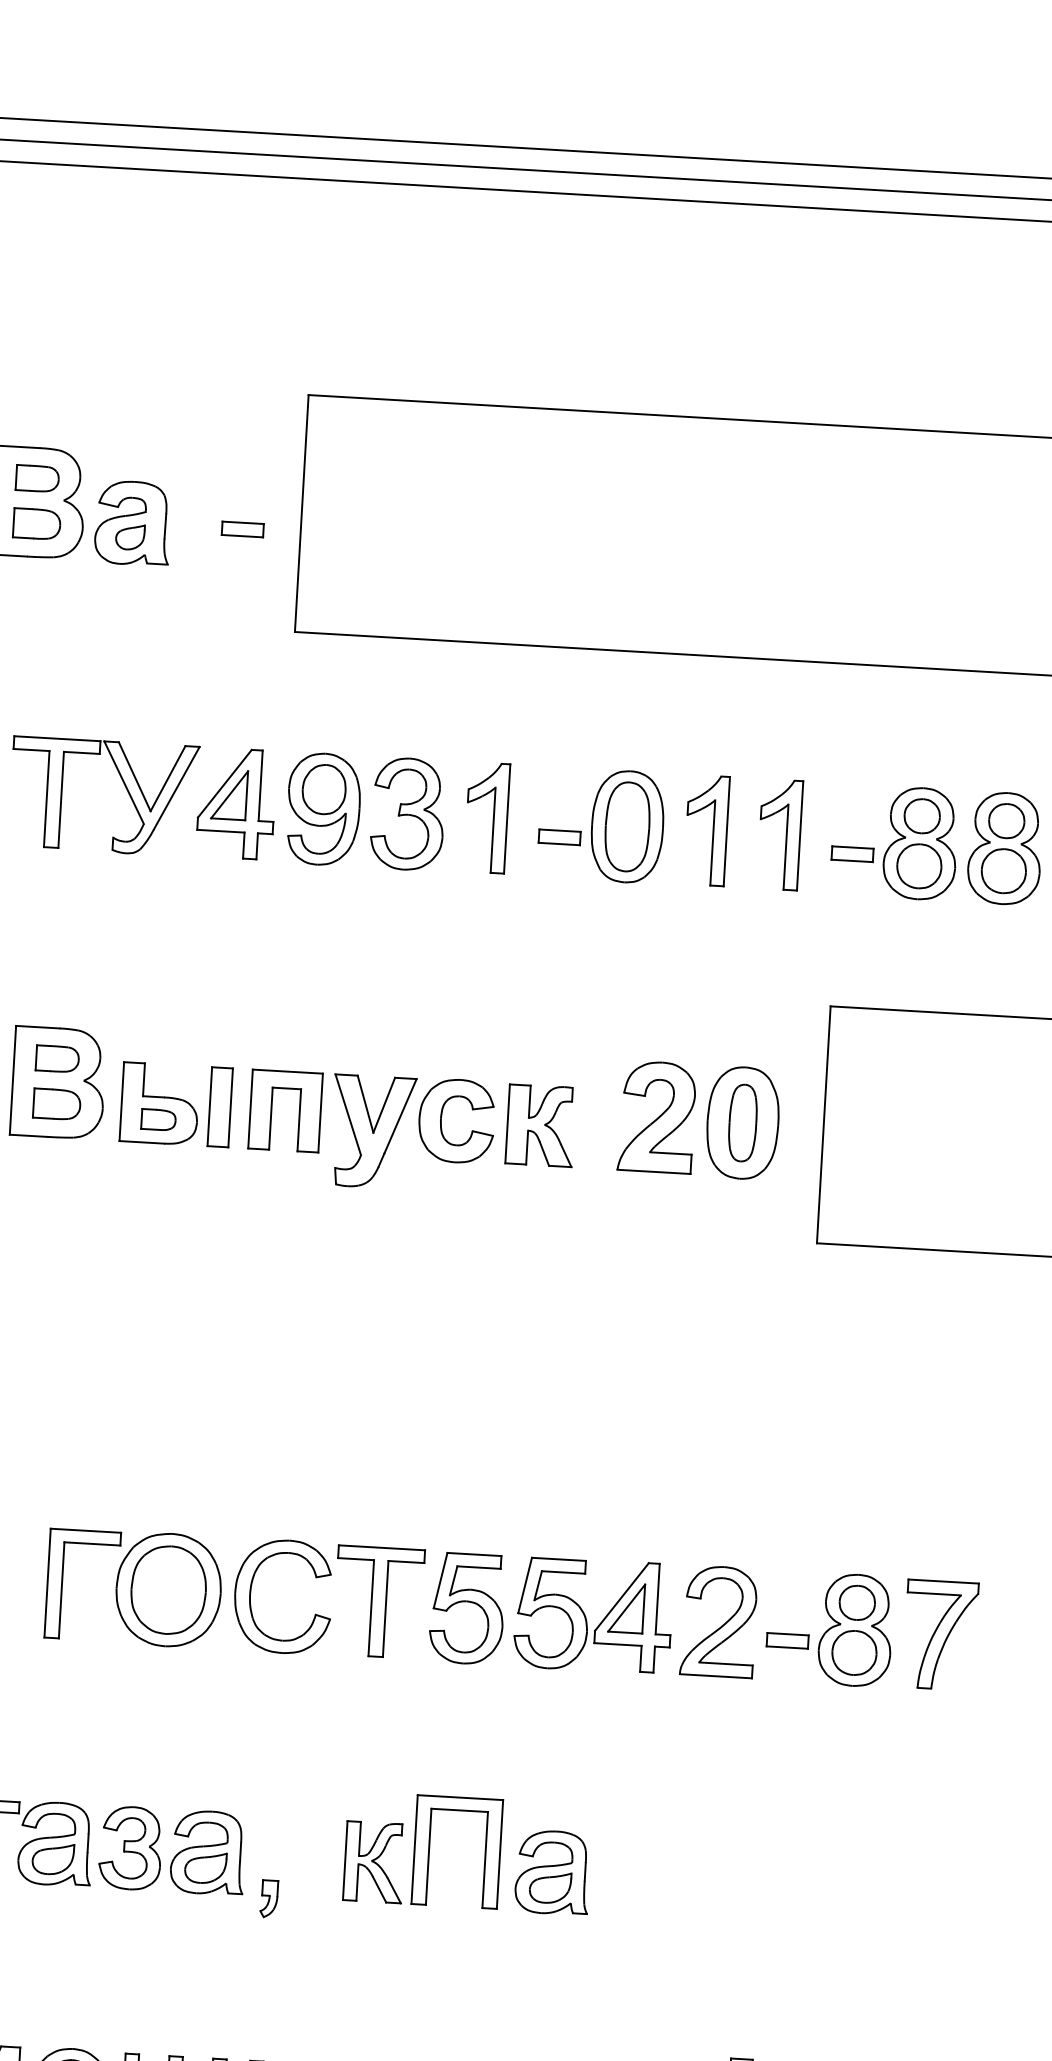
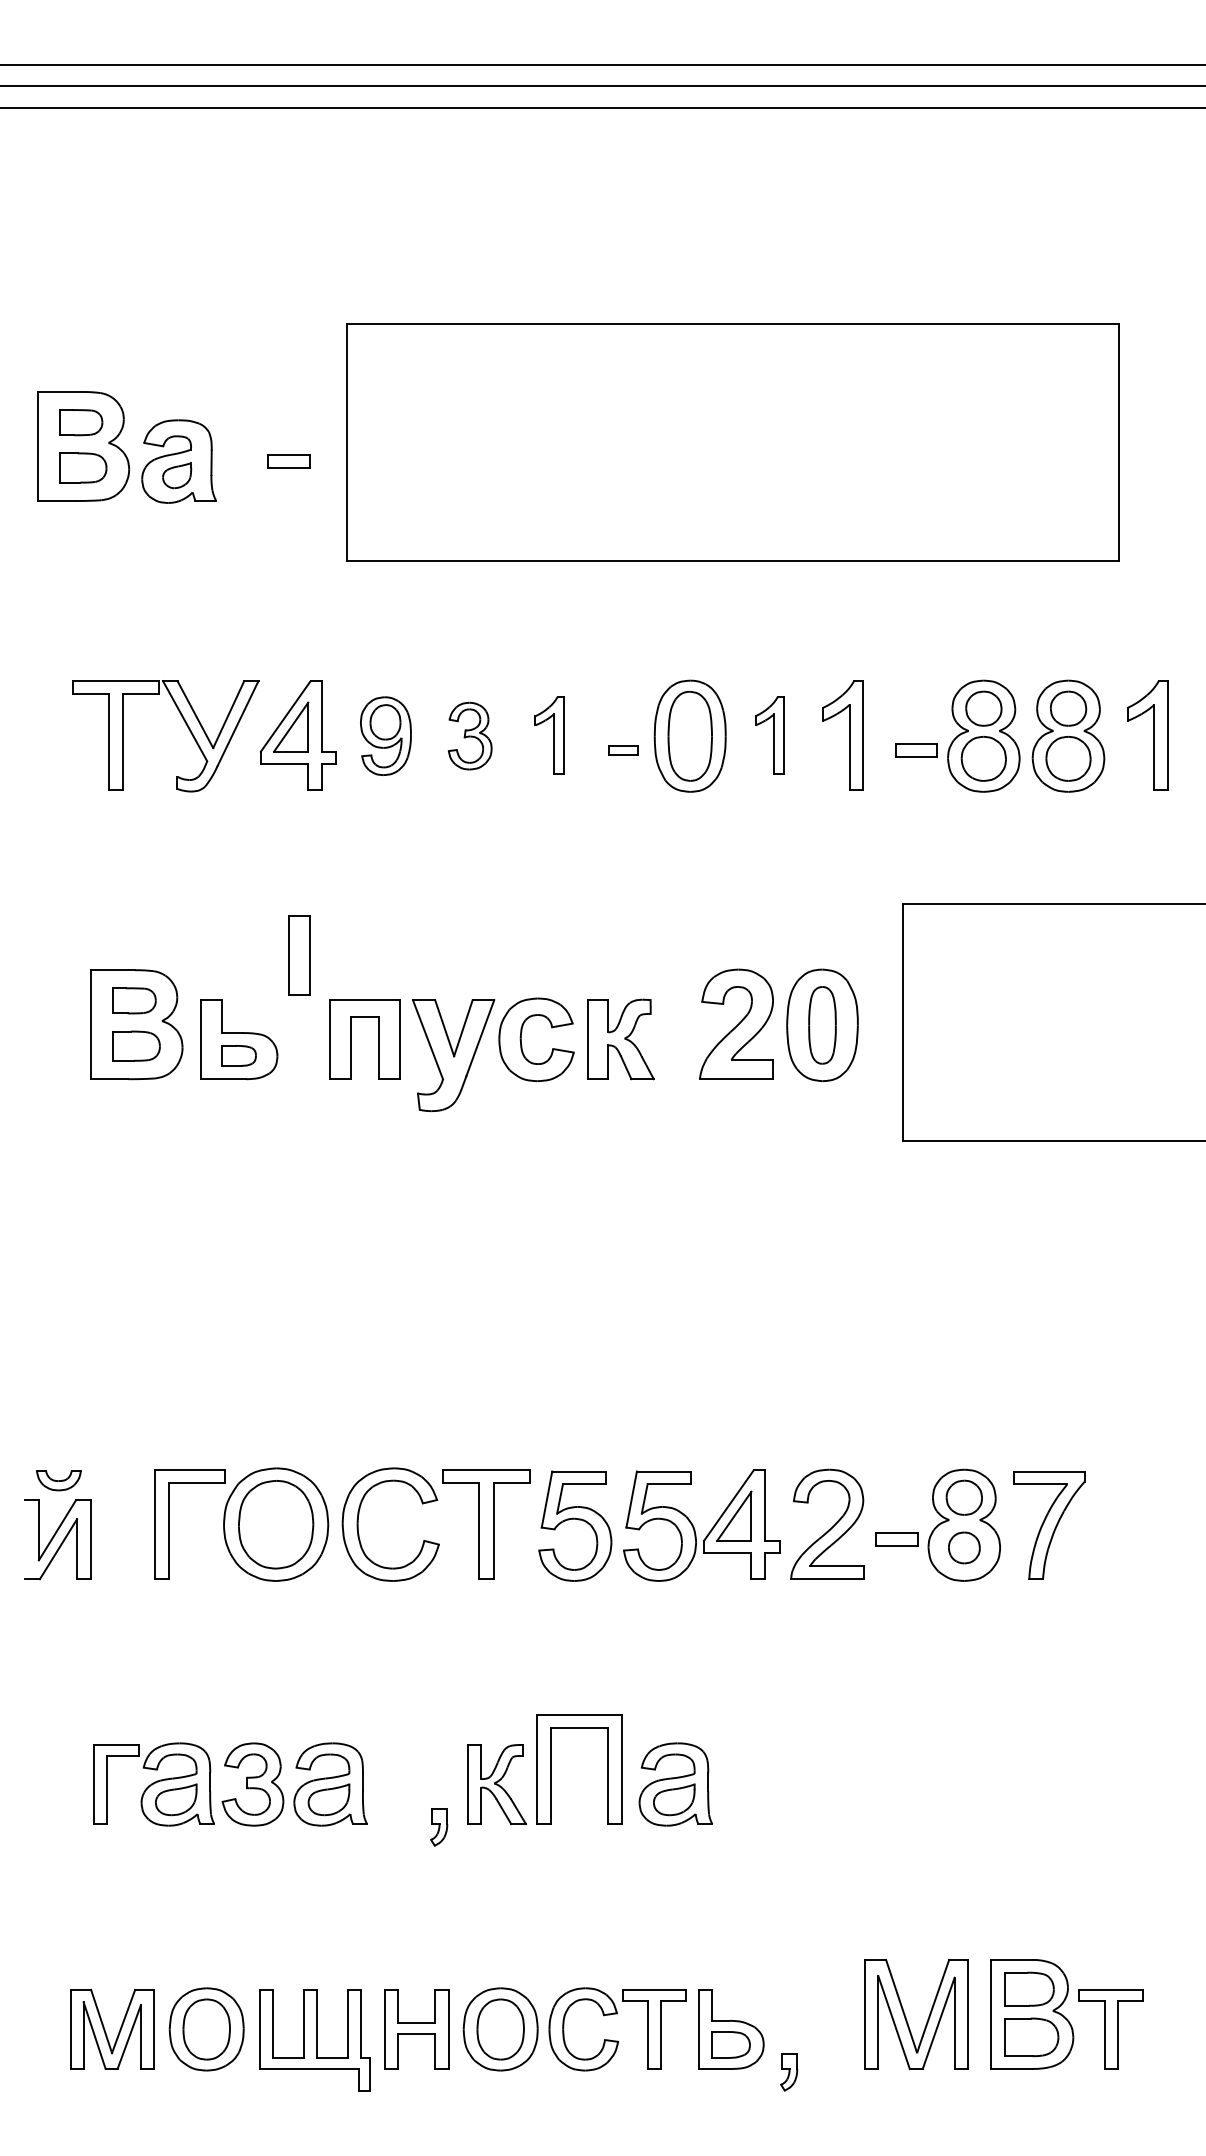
part: (323, 808) -> (385, 735), size x0.7
part: (407, 813) -> (469, 735), size x0.6
part: (487, 817) -> (549, 735), size x0.7
part: (706, 830) -> (769, 735), size x0.7
part: (559, 837) -> (622, 750), size x0.7
part: (219, 1107) -> (299, 955), moved
part: (854, 1652) -> (964, 1547), size x0.7
part: (269, 1899) -> (439, 1827), moved

